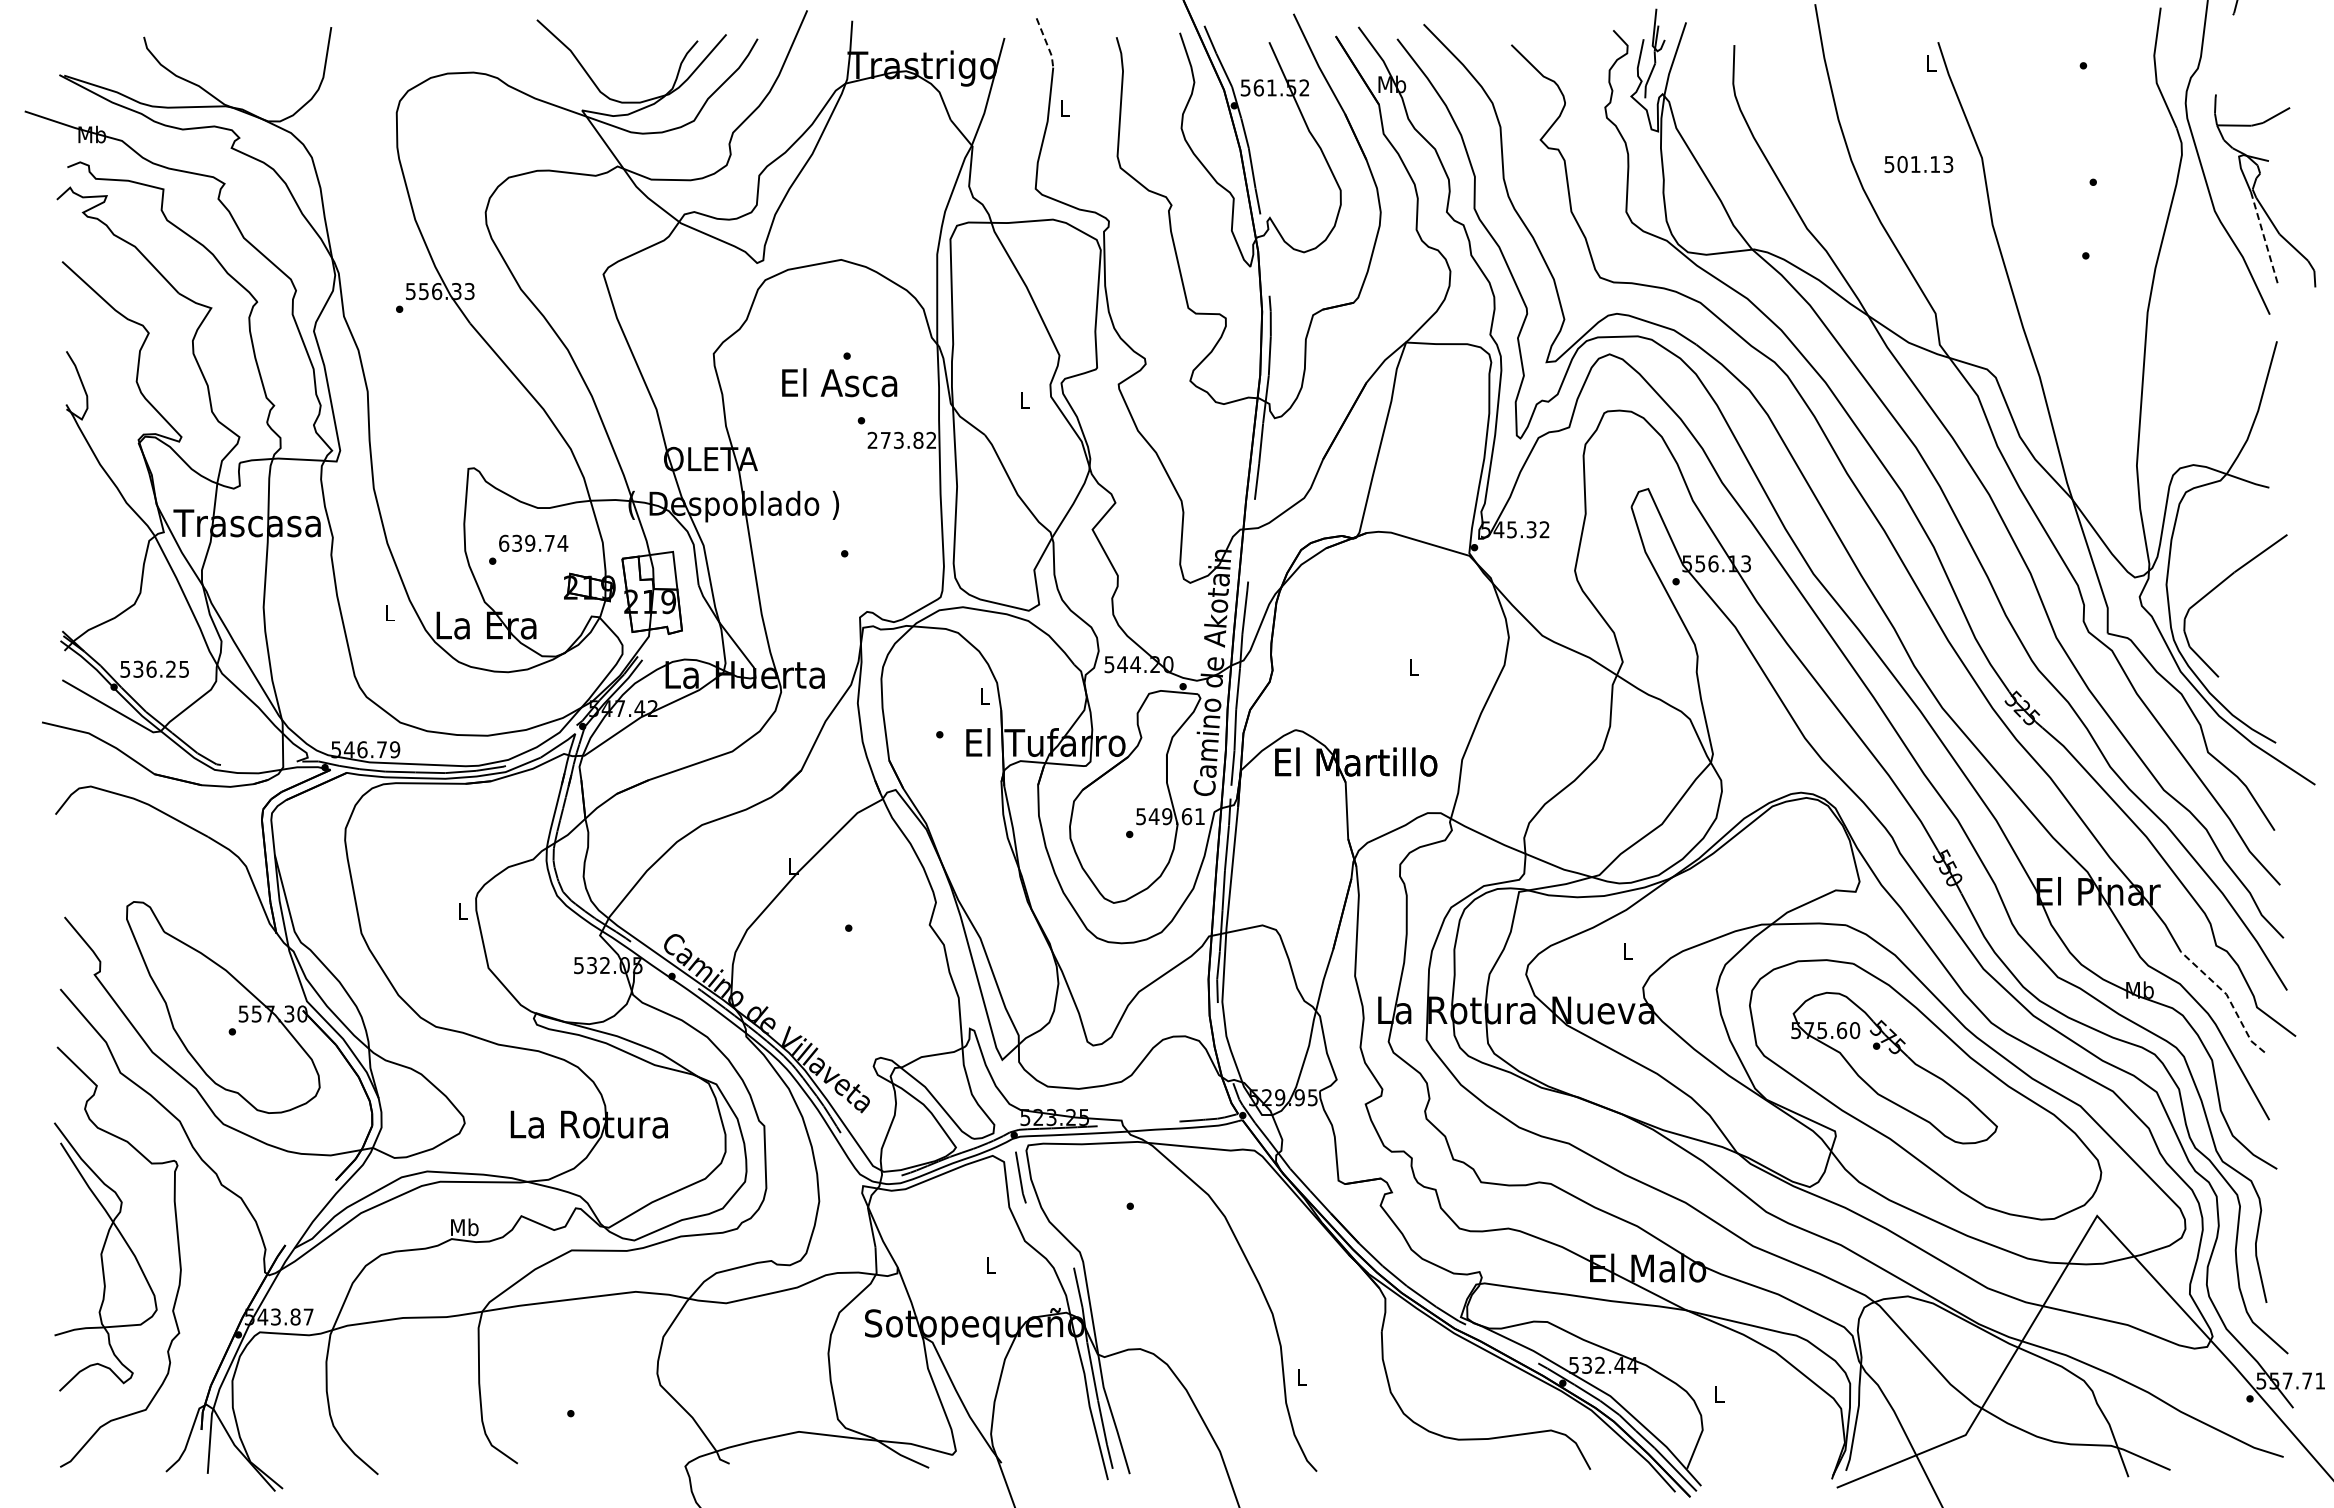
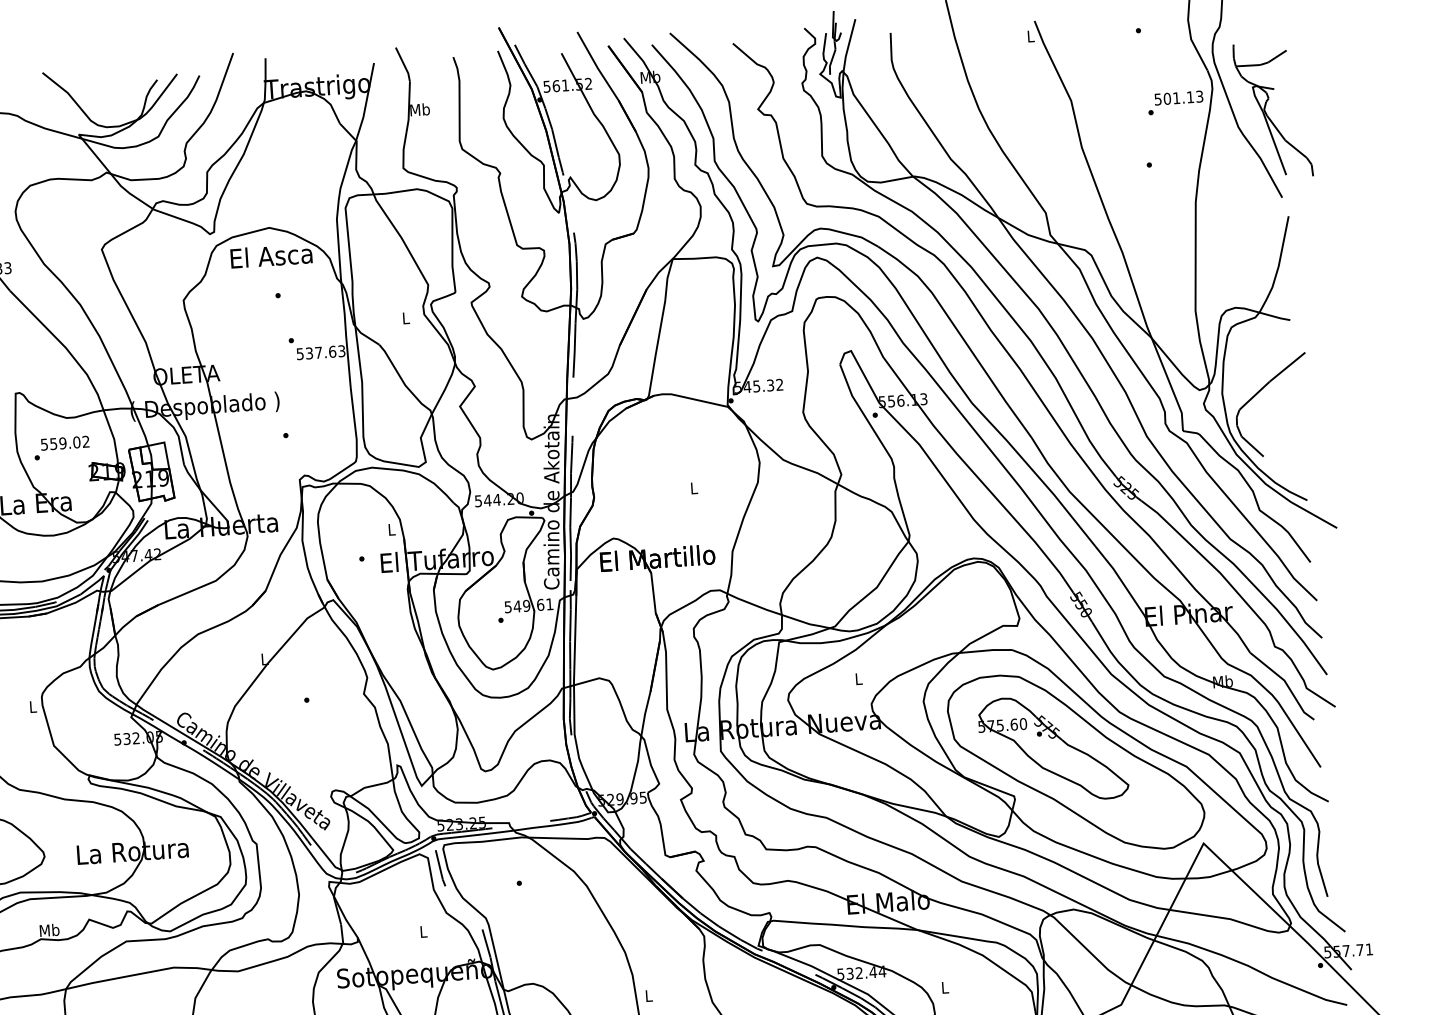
line: (1046, 42) -> (403, 64), dashed -> solid
text: (1064, 107) -> (419, 109), L -> Mb
text: (1918, 164) -> (1178, 98), moved
line: (2264, 237) -> (1274, 143), dashed -> solid
text: (839, 382) -> (271, 255), moved
text: (901, 440) -> (320, 352), 273.82 -> 537.63
text: (533, 542) -> (65, 442), 639.74 -> 559.02
line: (2228, 997) -> (1285, 682), dashed -> solid

